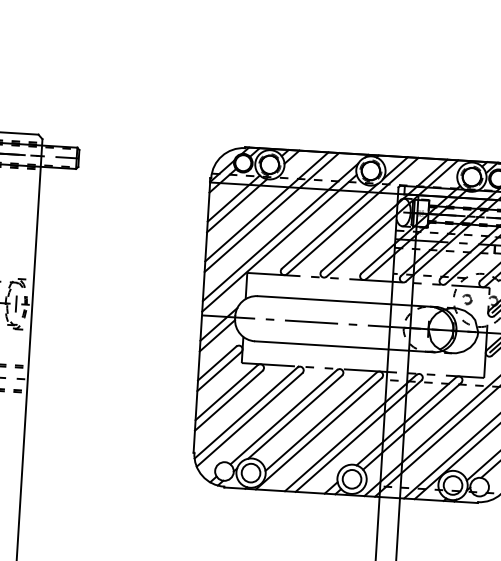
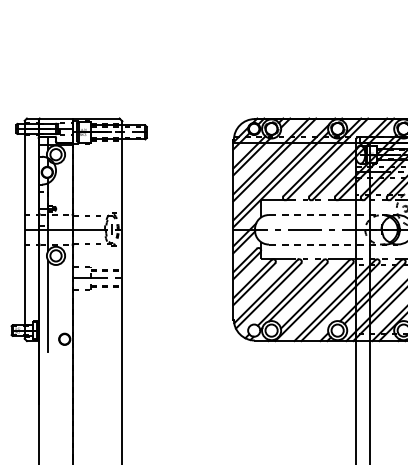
line: (347, 302) -> (327, 215), solid -> dashed
line: (344, 346) -> (327, 244), solid -> dashed

